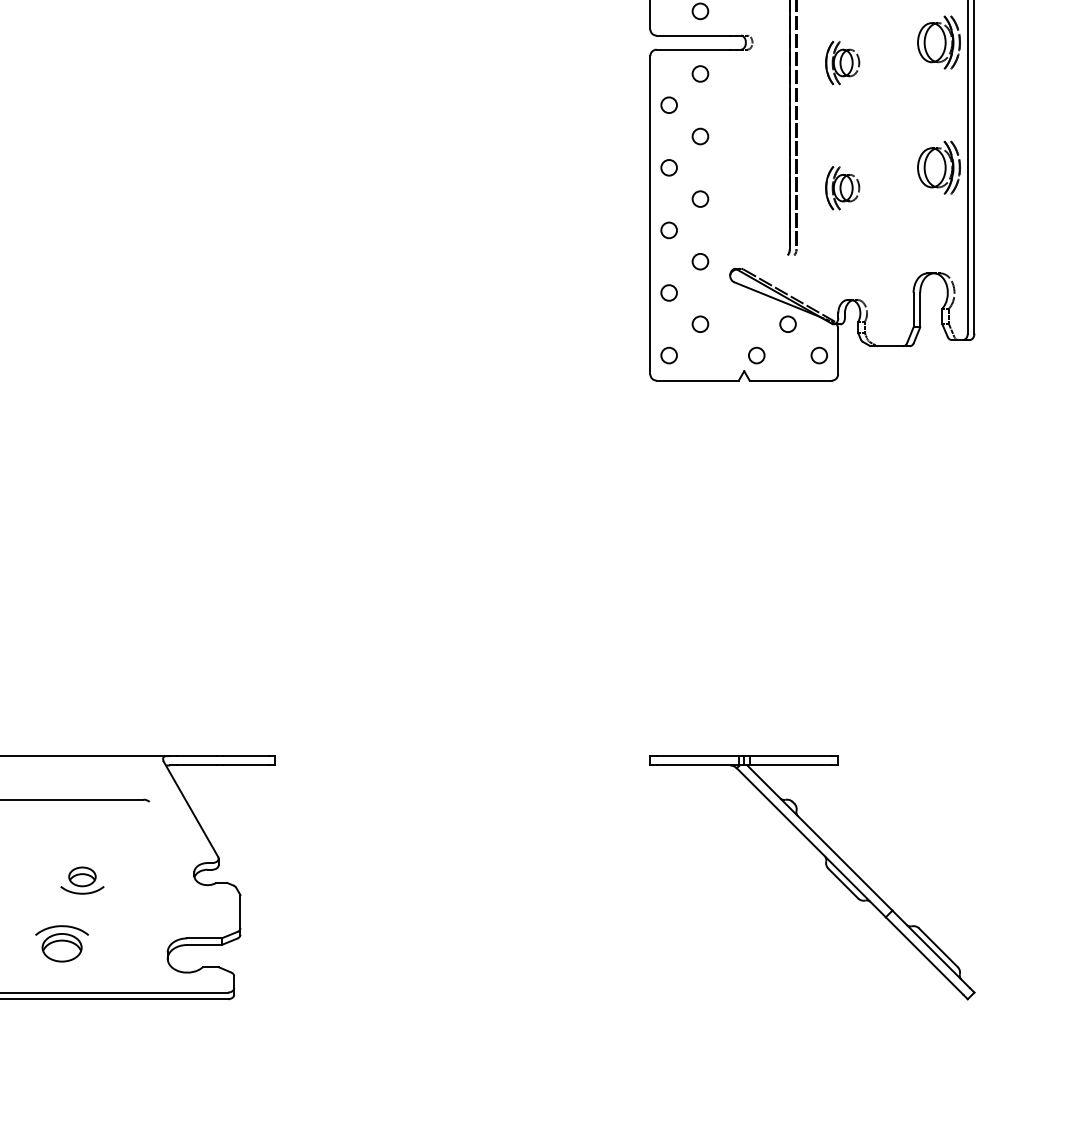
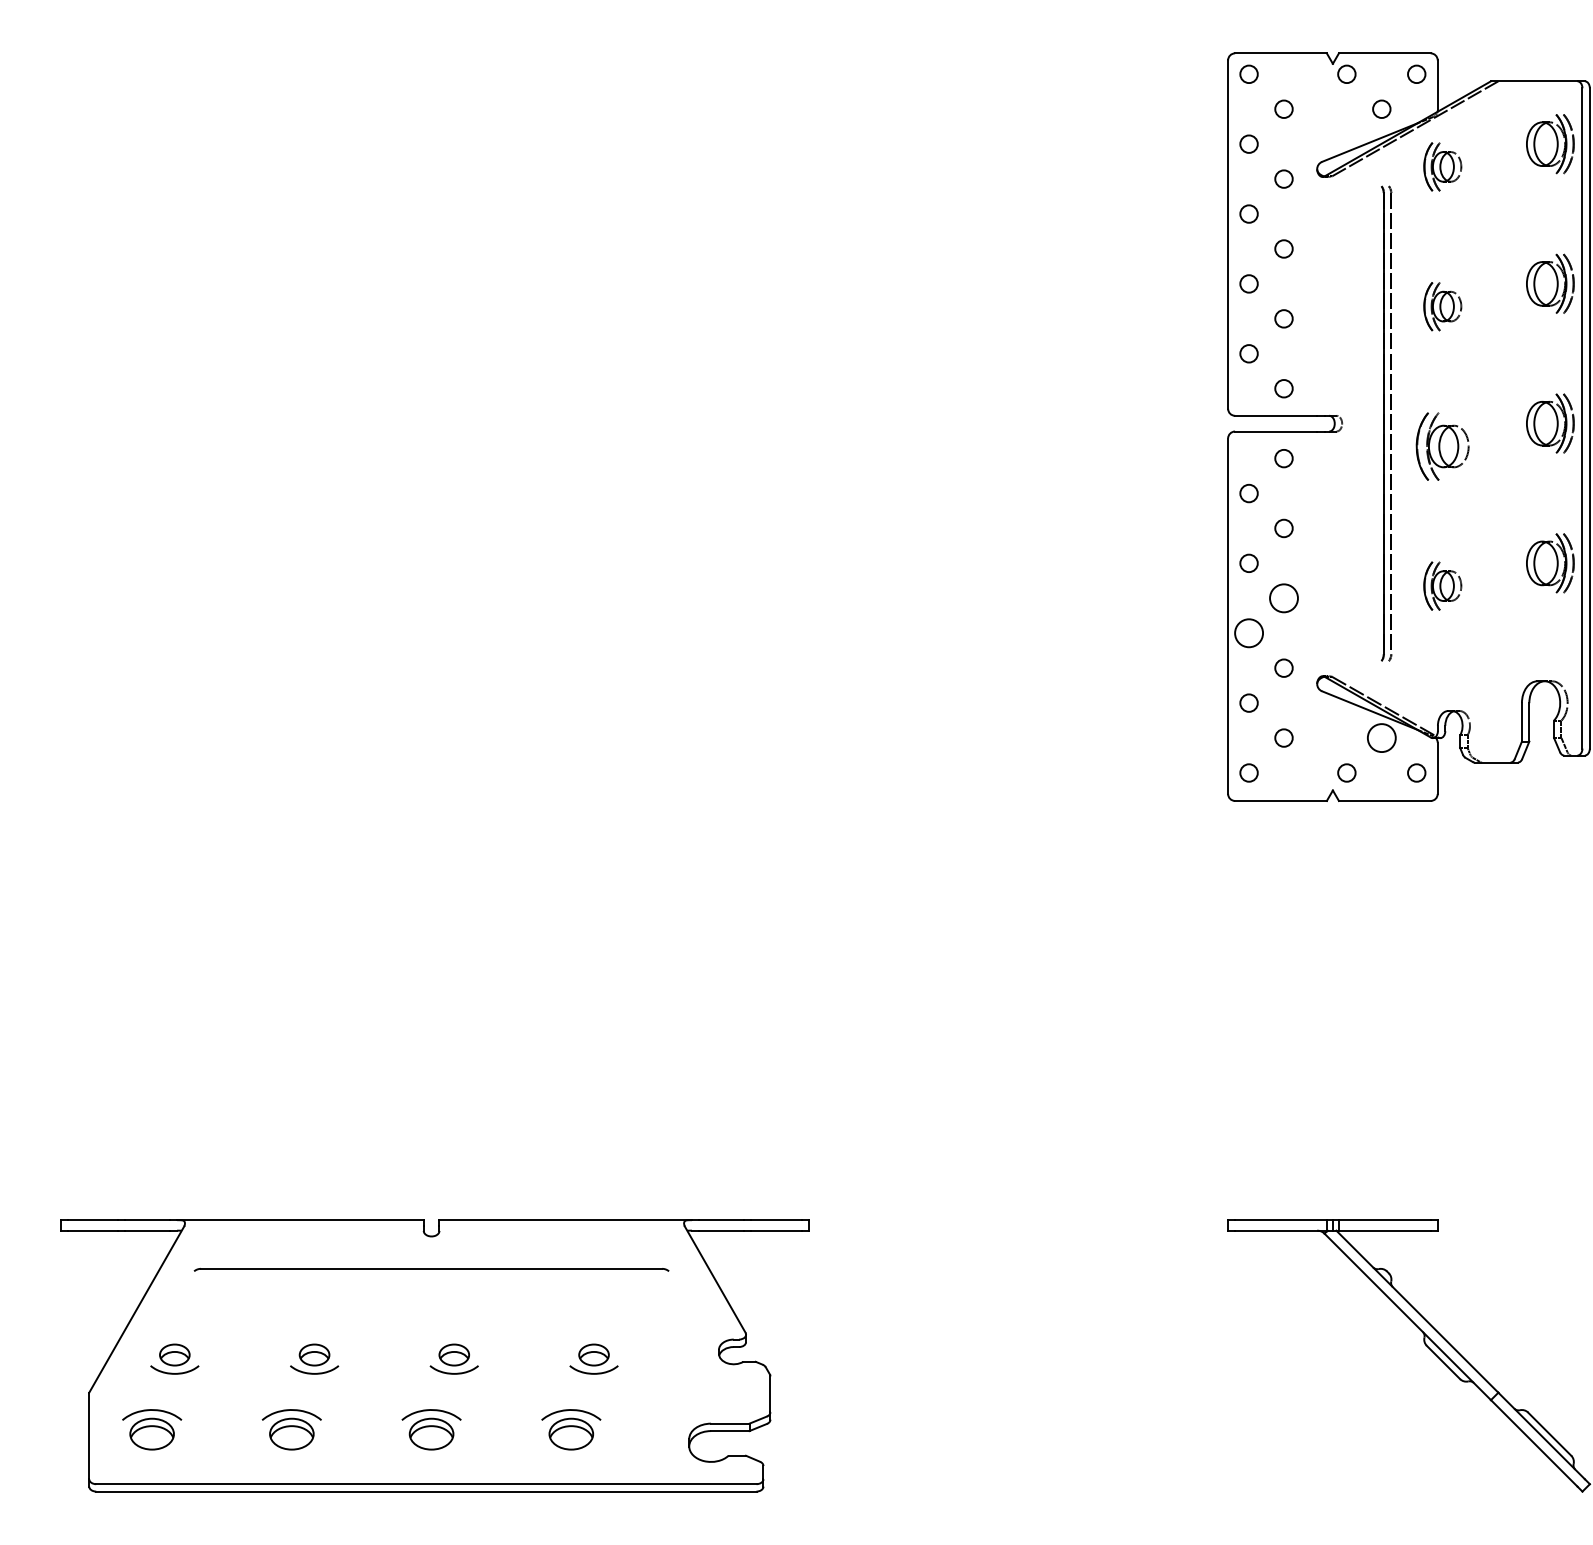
part: (842, 62) -> (1442, 445), size x1.4
circle: (700, 199) -> (1283, 598), size x1.6
circle: (668, 230) -> (1248, 633), size x1.6
circle: (787, 323) -> (1381, 737), size x1.6

